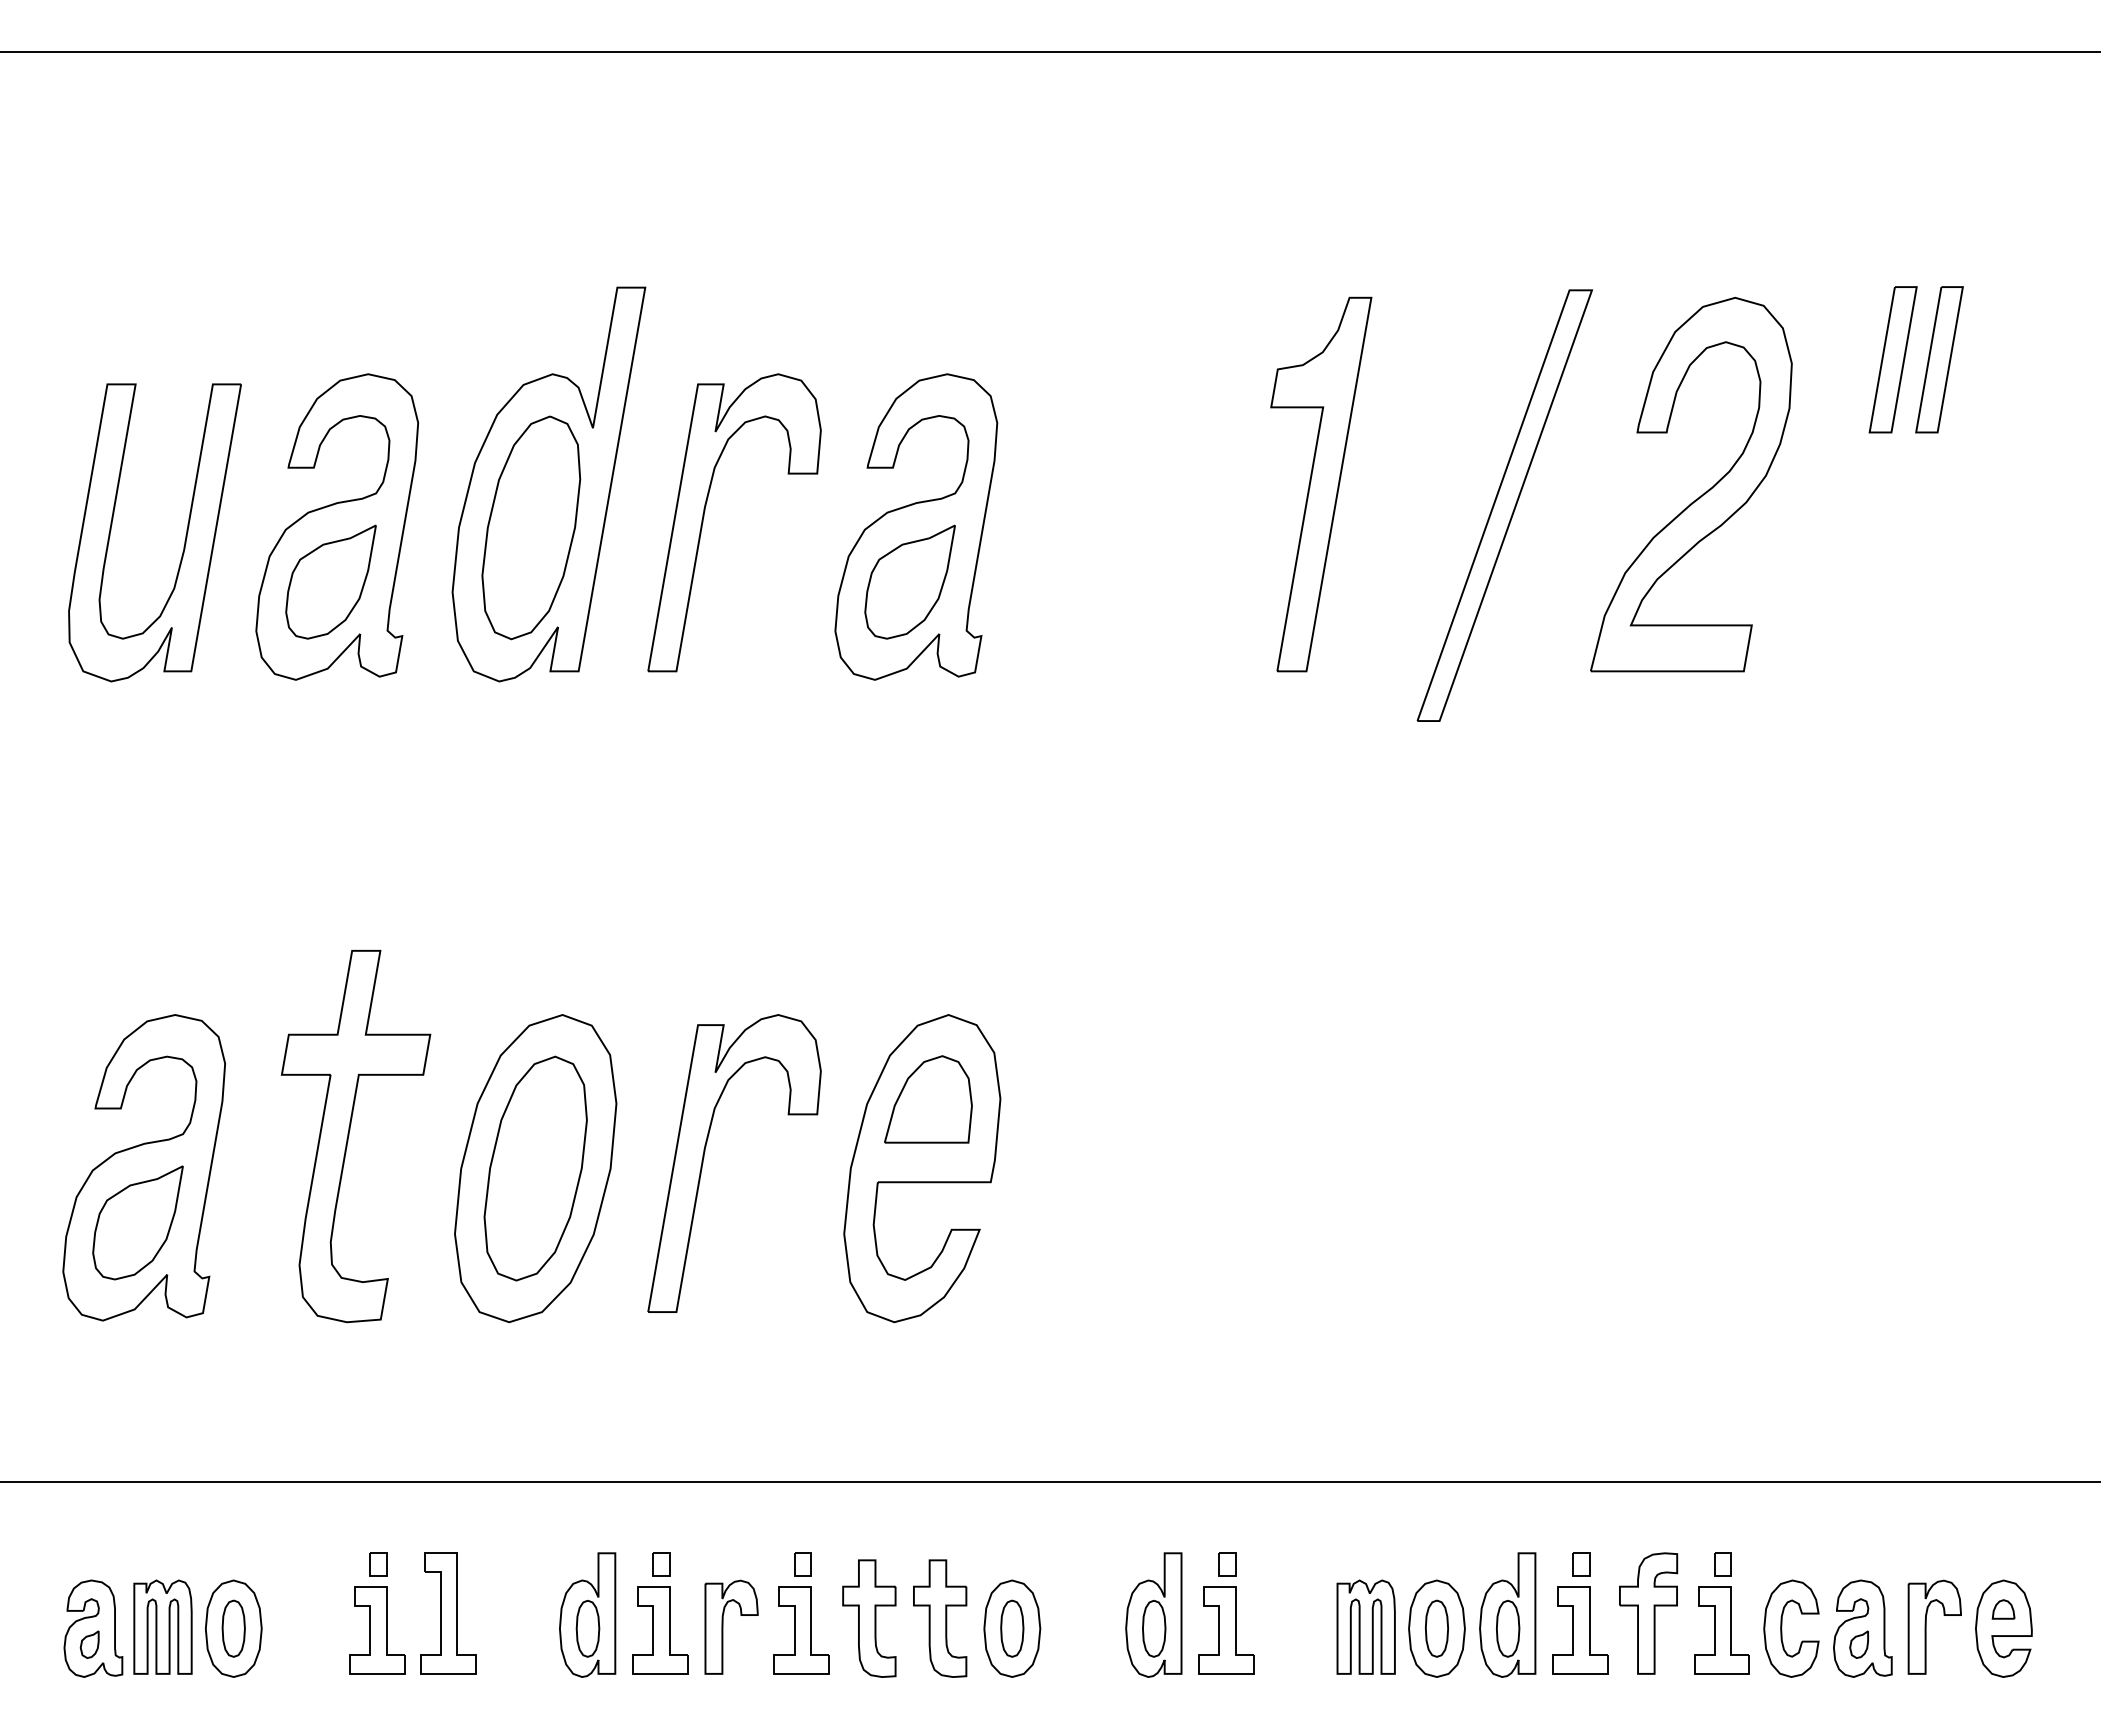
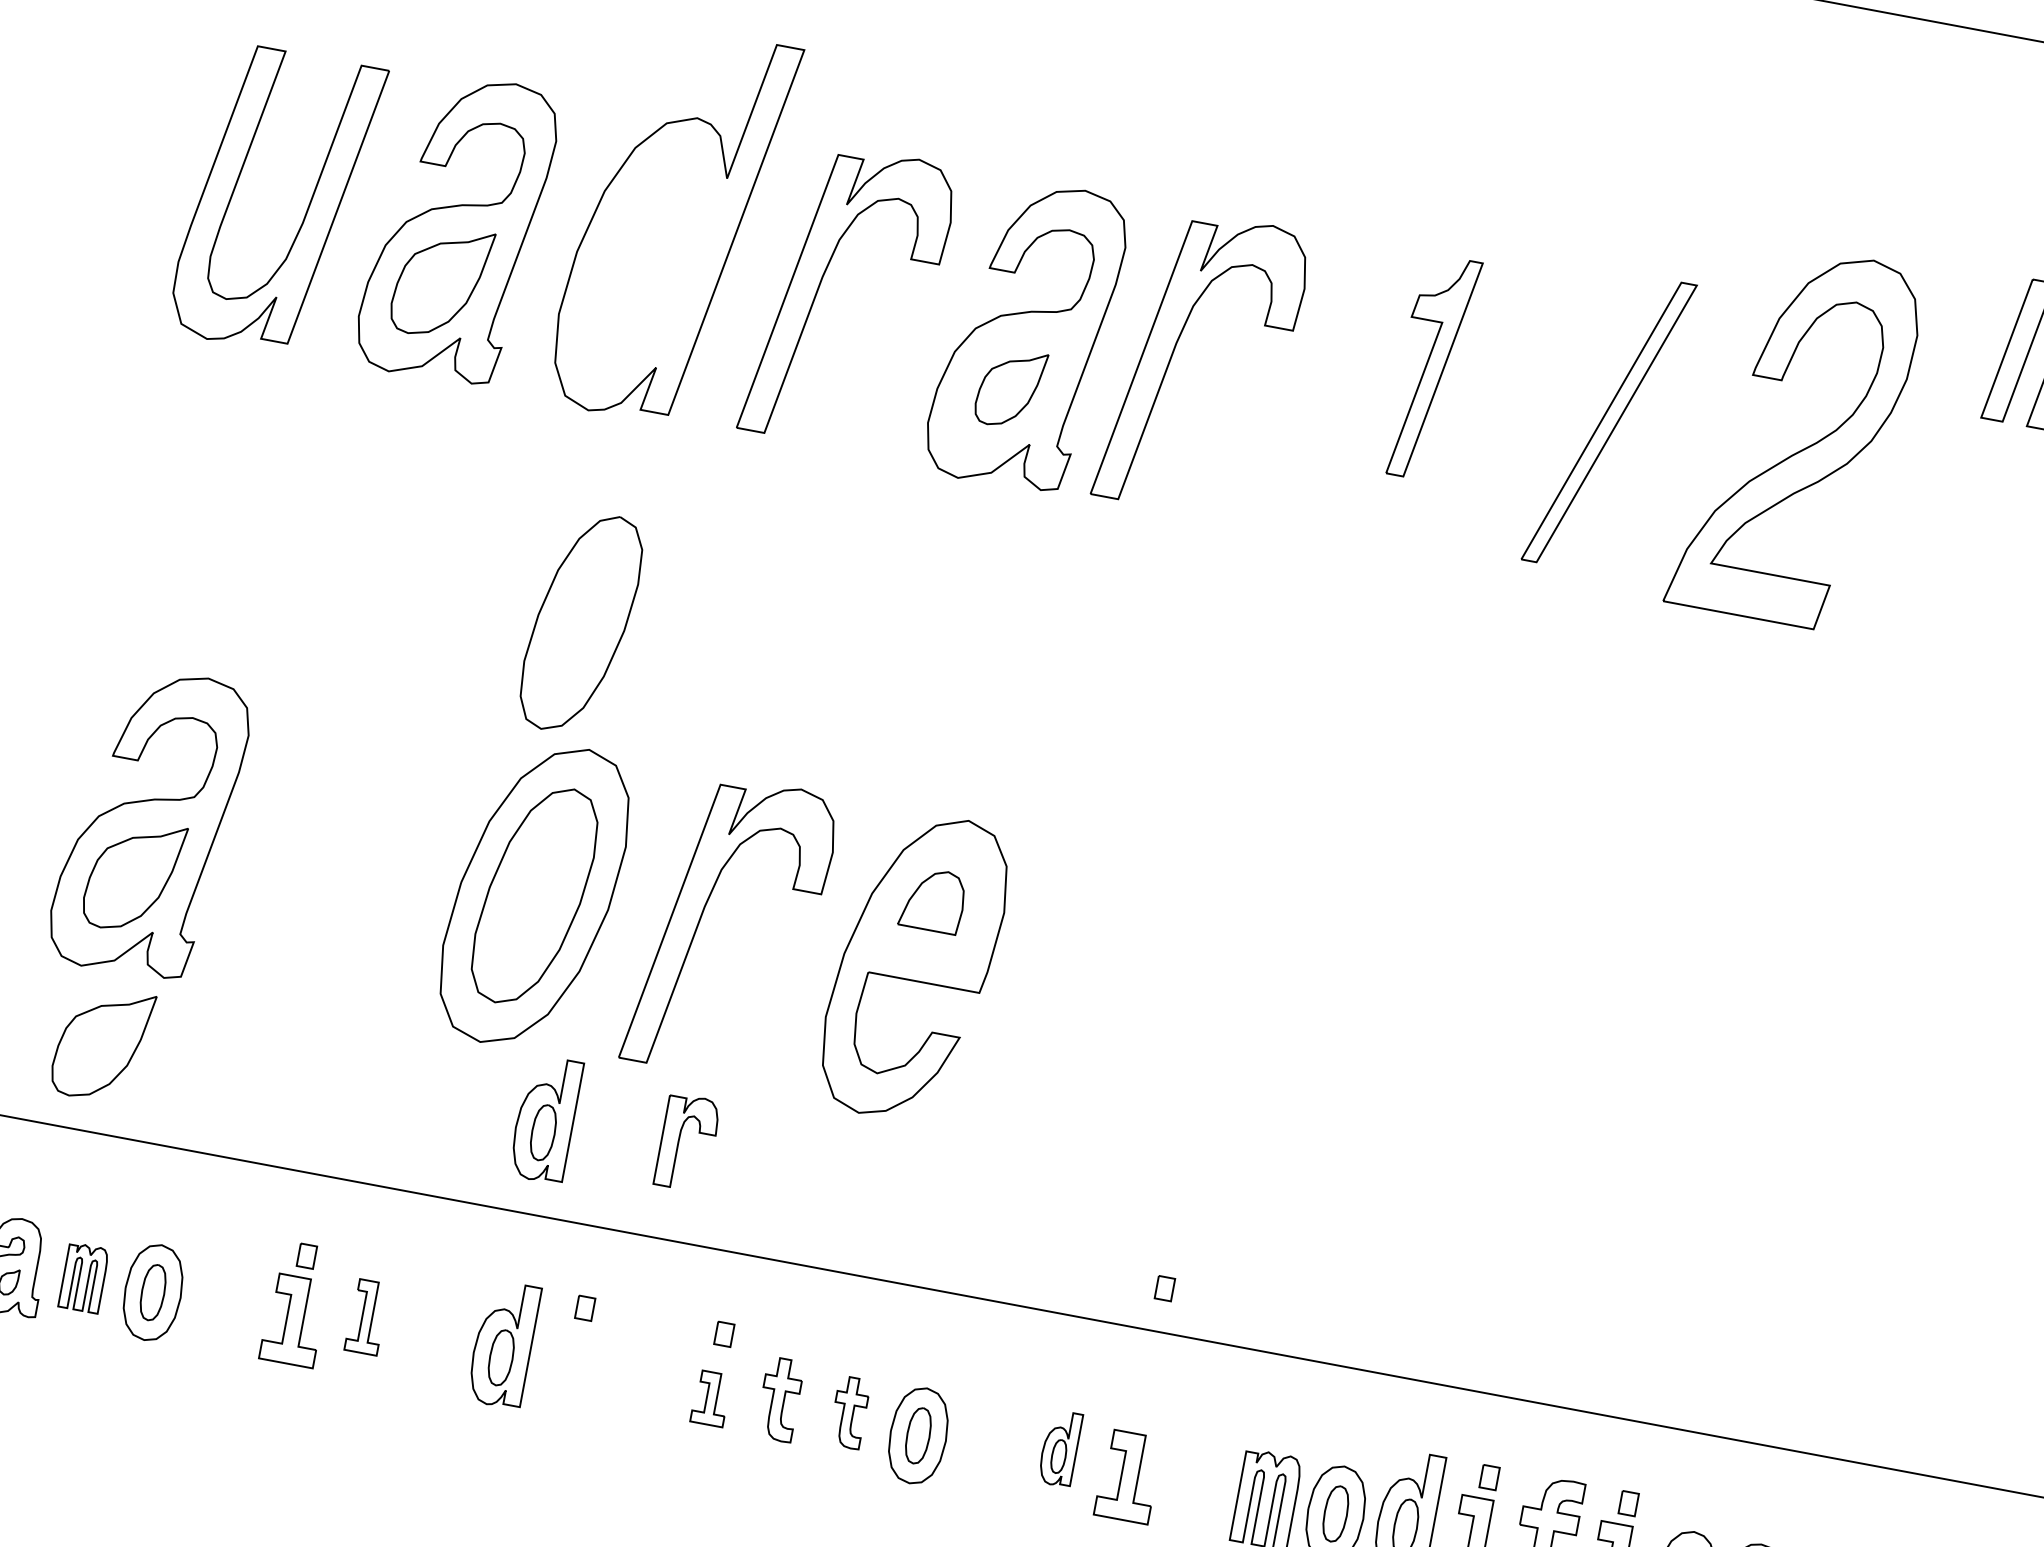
part: (1321, 484) -> (1432, 368), size x0.6
part: (1504, 505) -> (1608, 422), size x0.7
part: (1064, 517) -> (1174, 353), added
part: (531, 527) -> (581, 622), moved
part: (909, 581) -> (1010, 387), size x0.7
part: (928, 1099) -> (933, 900), size x0.7
part: (355, 1136) -> (363, 831), removed
part: (587, 1385) -> (545, 1118), added
part: (137, 1393) -> (101, 1043), added
part: (1227, 1564) -> (1164, 1288), moved
part: (448, 1613) -> (367, 1317), size x0.6
part: (1153, 1614) -> (1059, 1447), size x0.6
part: (869, 1618) -> (779, 1399), size x0.7
part: (940, 1618) -> (849, 1412), size x0.6
part: (162, 1626) -> (83, 1277), size x0.7
part: (723, 1626) -> (679, 1140), moved
part: (660, 1630) -> (572, 1372), removed
part: (801, 1630) -> (710, 1398), size x0.6

